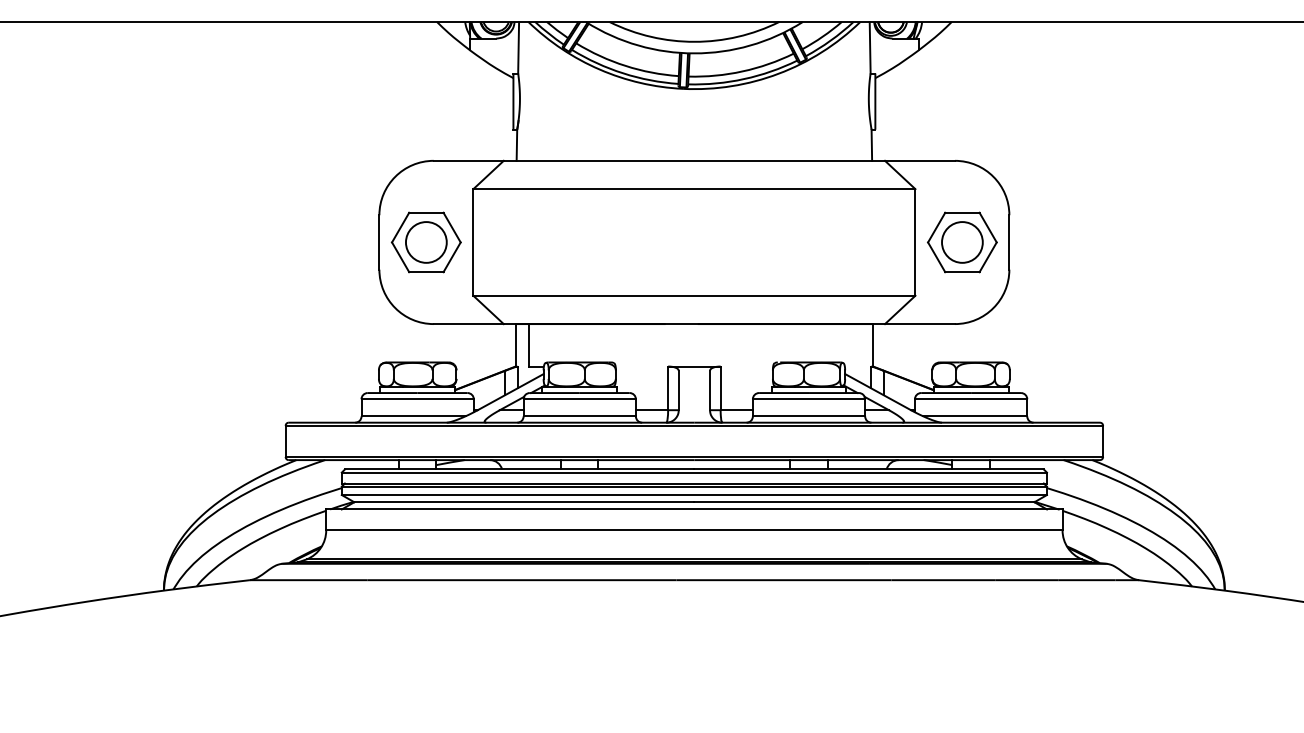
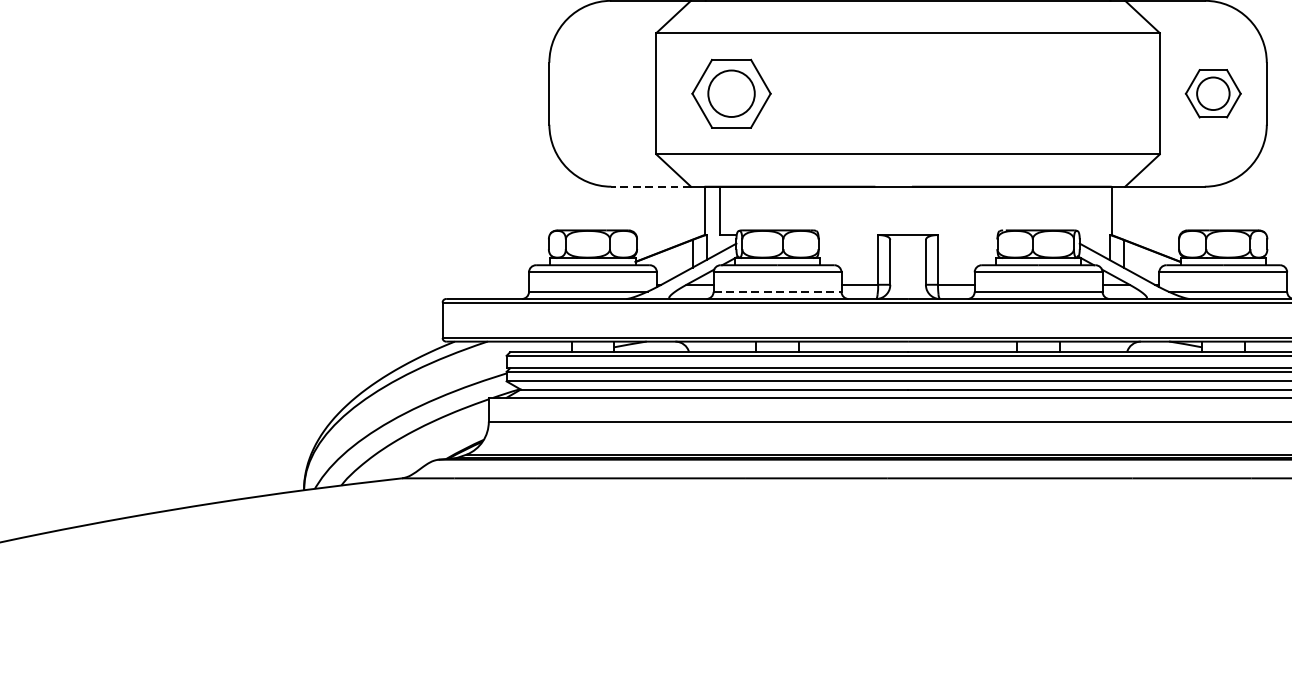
part: (425, 242) -> (730, 93), moved
part: (962, 242) -> (1213, 93), size x0.7
line: (468, 324) -> (650, 187), solid -> dashed
line: (580, 416) -> (778, 291), solid -> dashed

